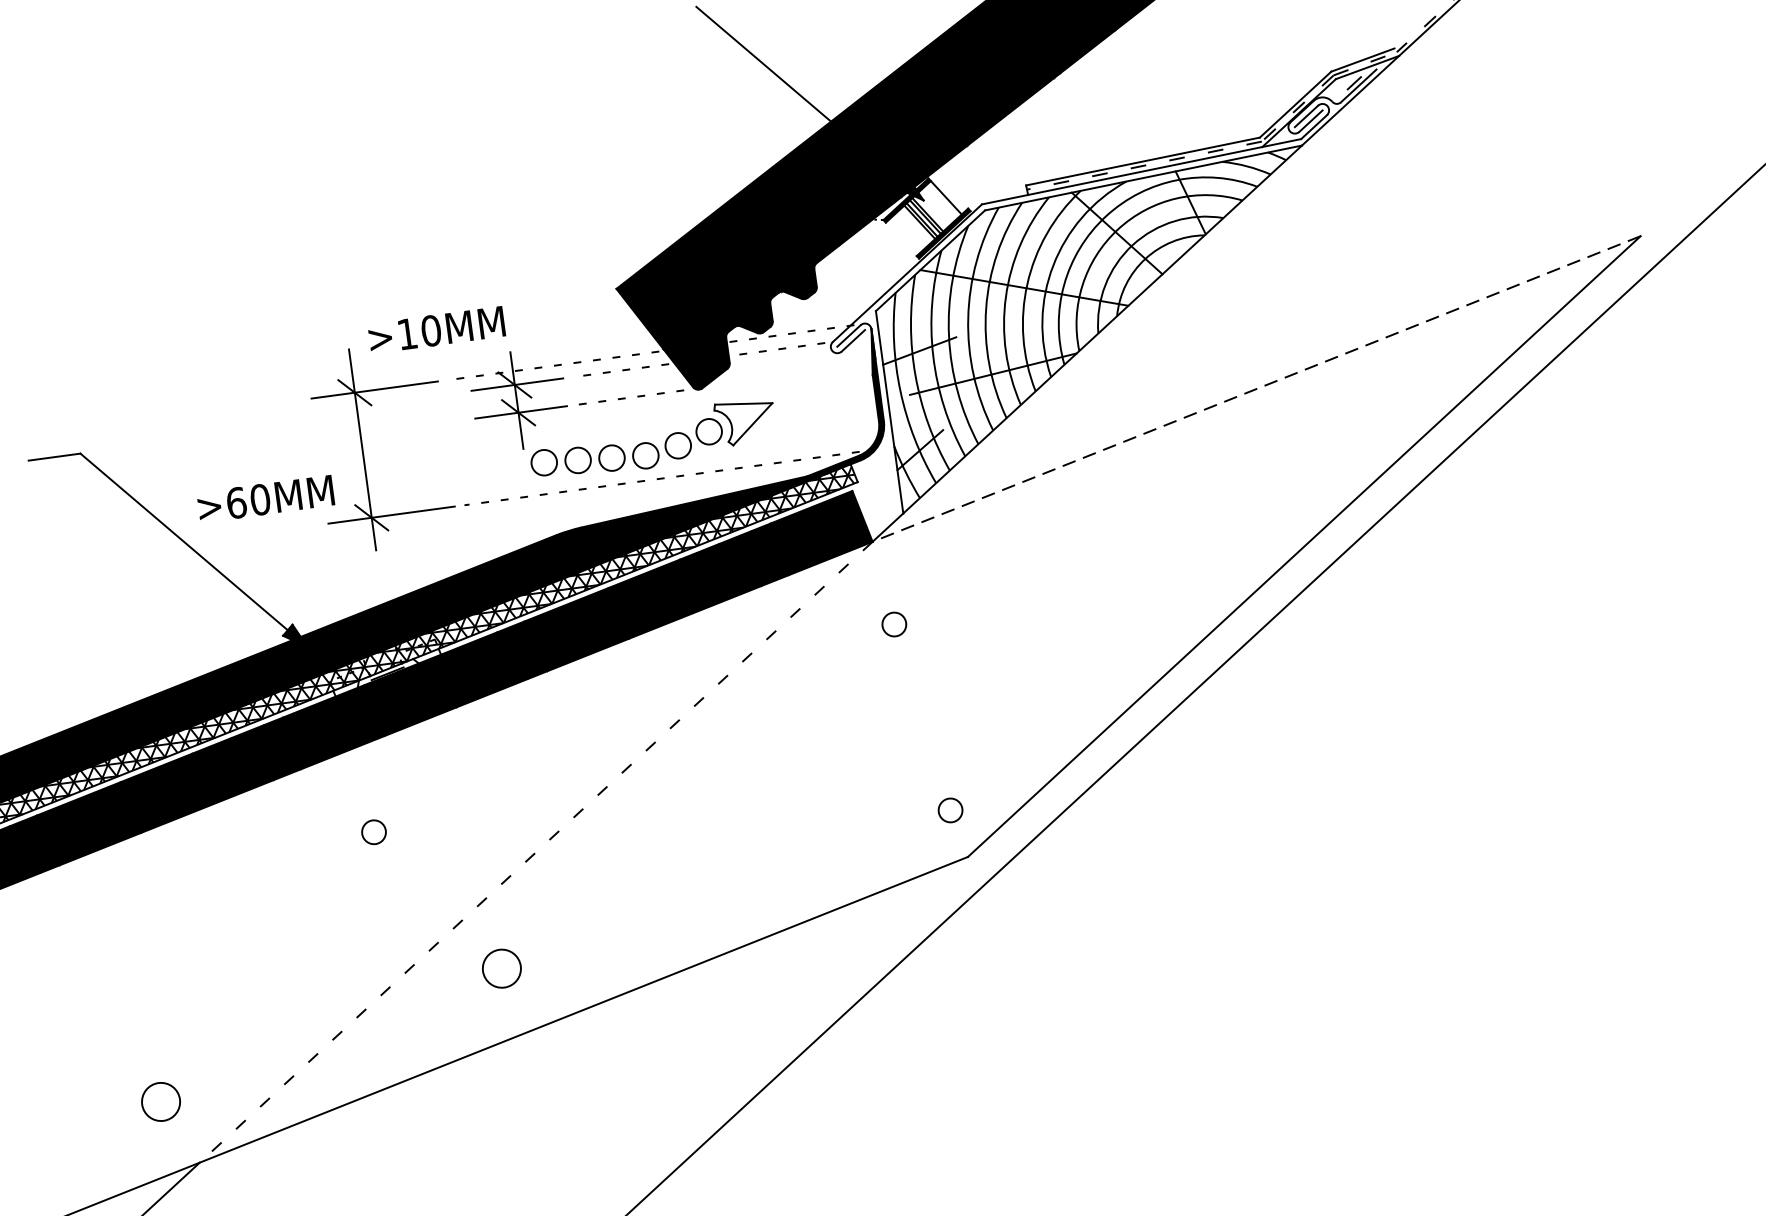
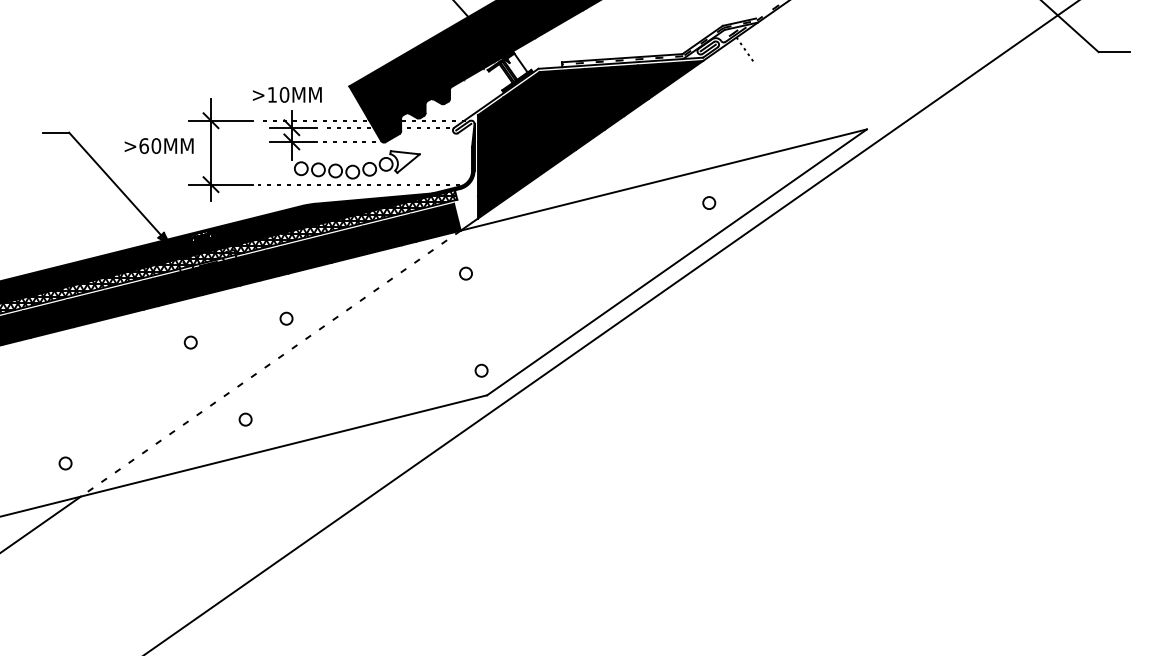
line: (1377, 108) -> (743, 47), added
text: (436, 329) -> (287, 94), moved
fill: (1102, 329) -> (590, 139), added
line: (1256, 389) -> (663, 180), dashed -> solid
circle: (1352, 420) -> (709, 202), added
text: (264, 498) -> (158, 145), moved
circle: (554, 759) -> (286, 318), added
circle: (501, 968) -> (245, 419), size x0.62
circle: (160, 1101) -> (65, 463), size x0.62

